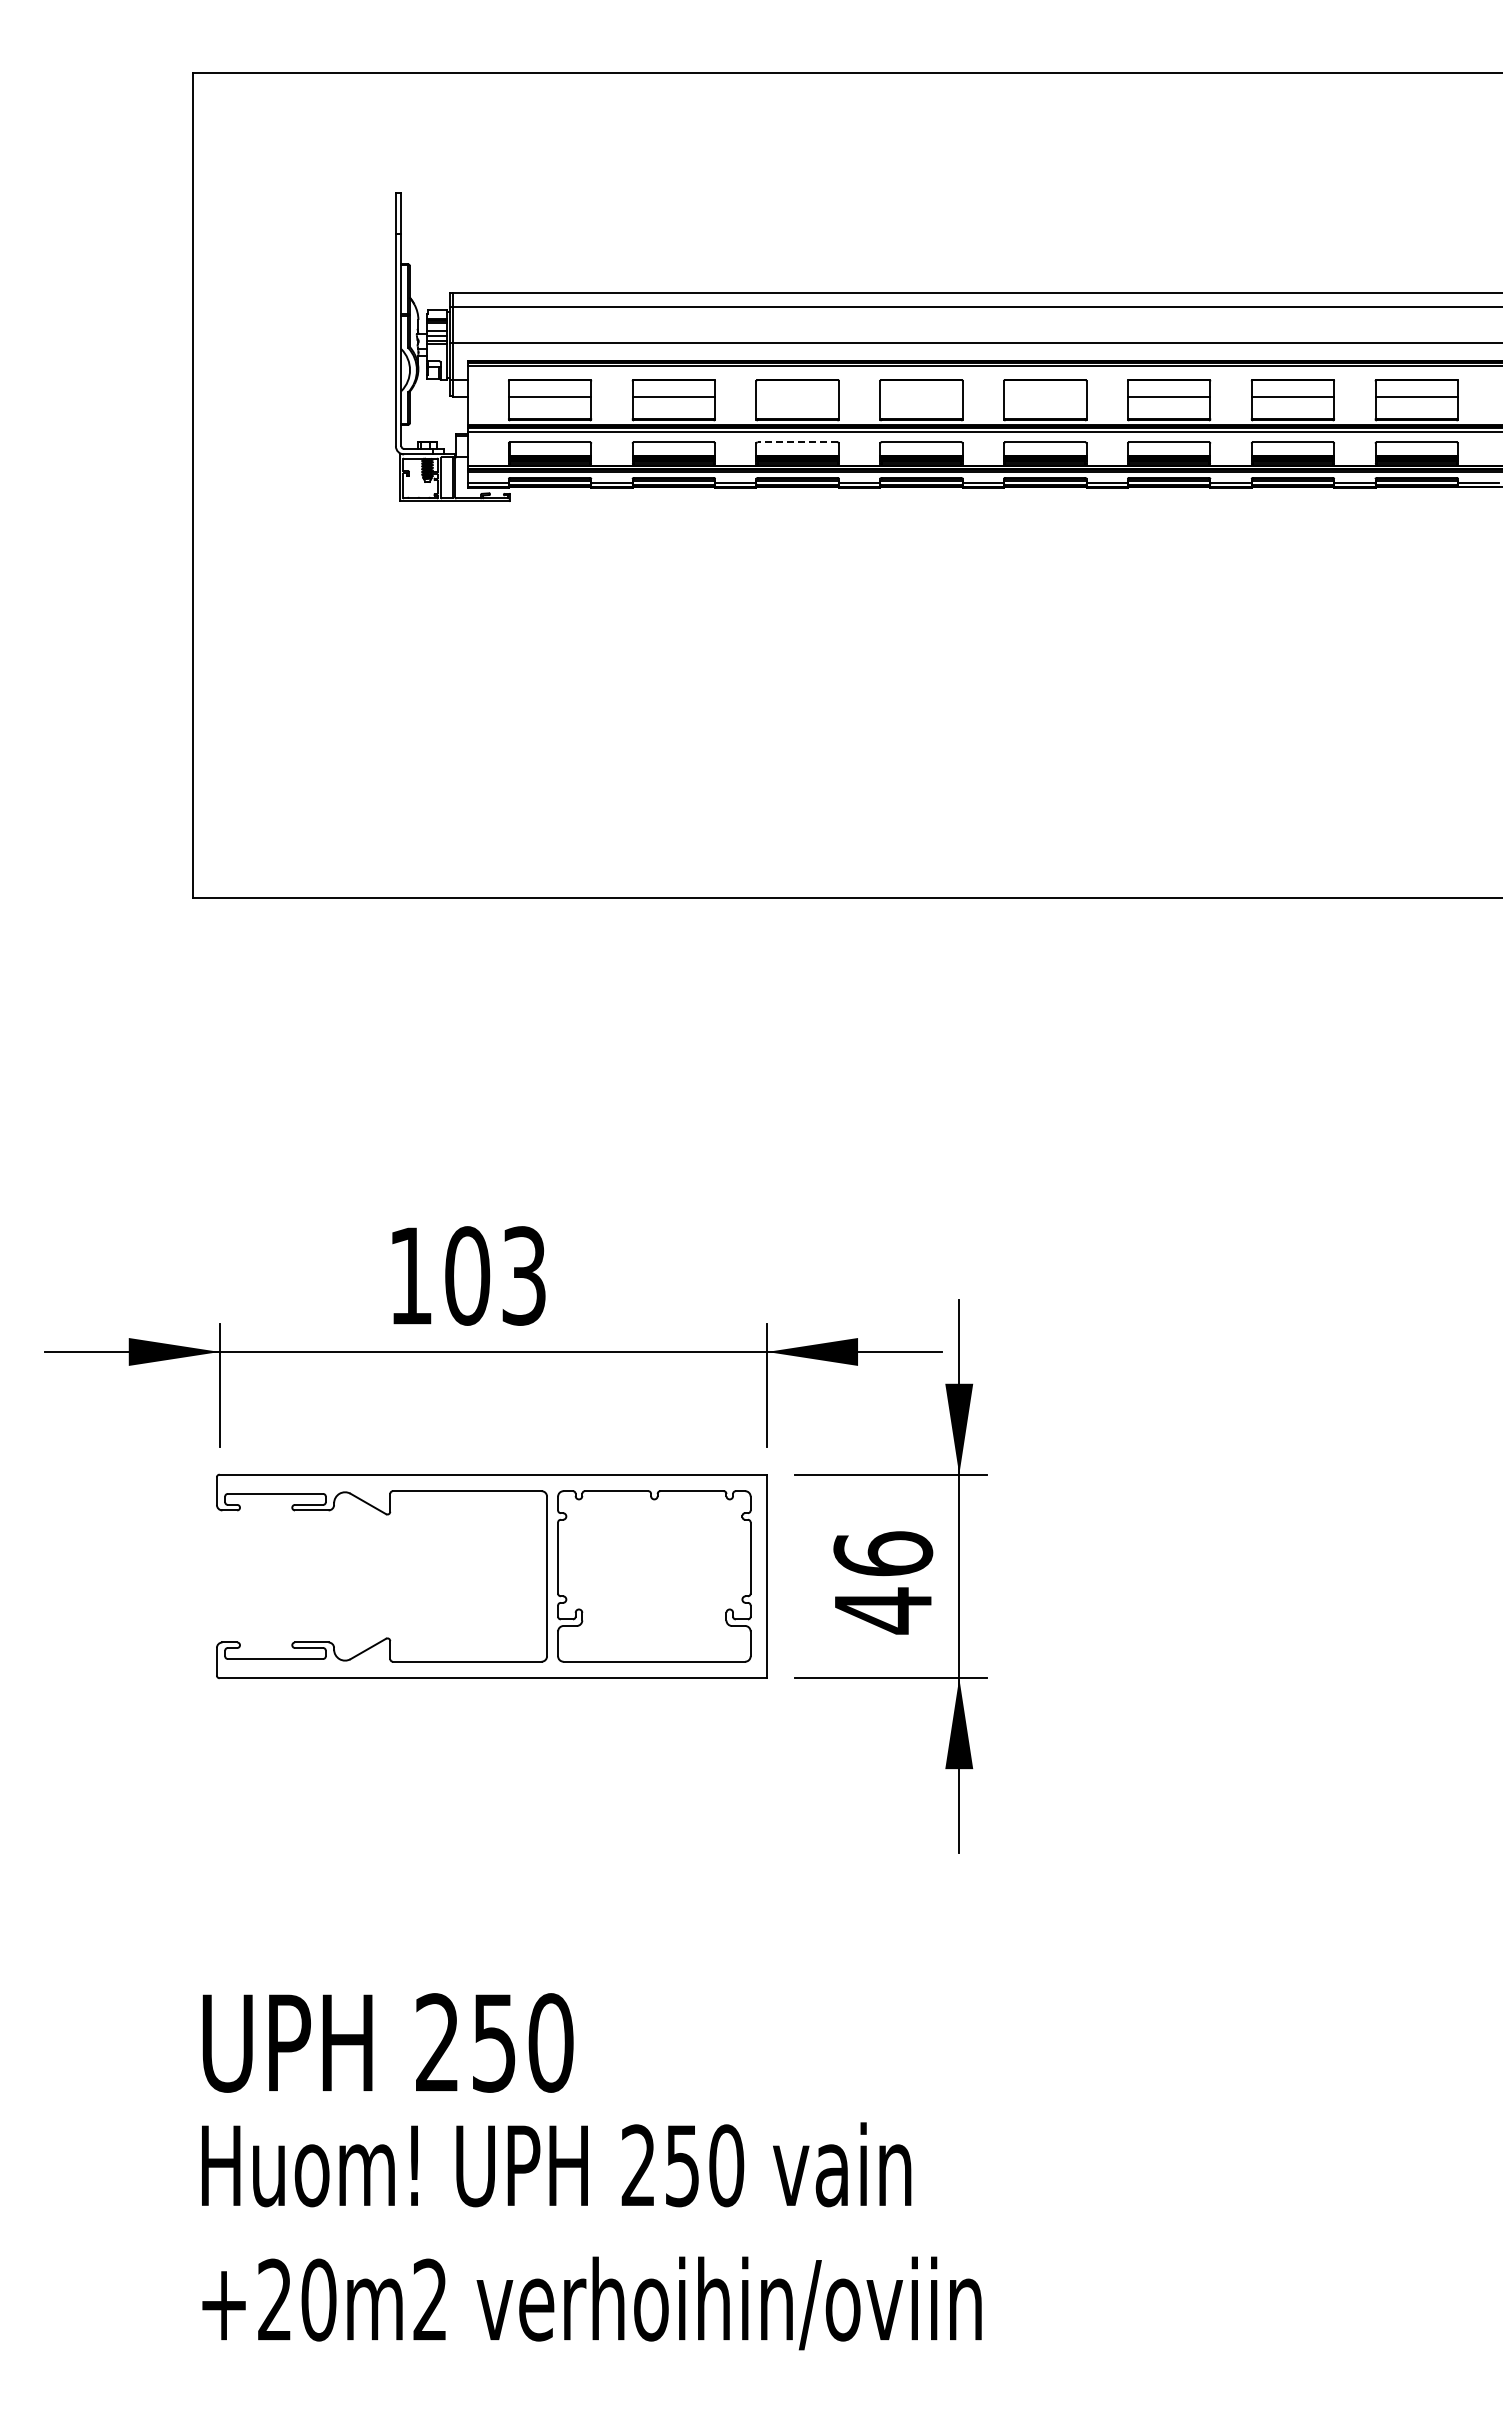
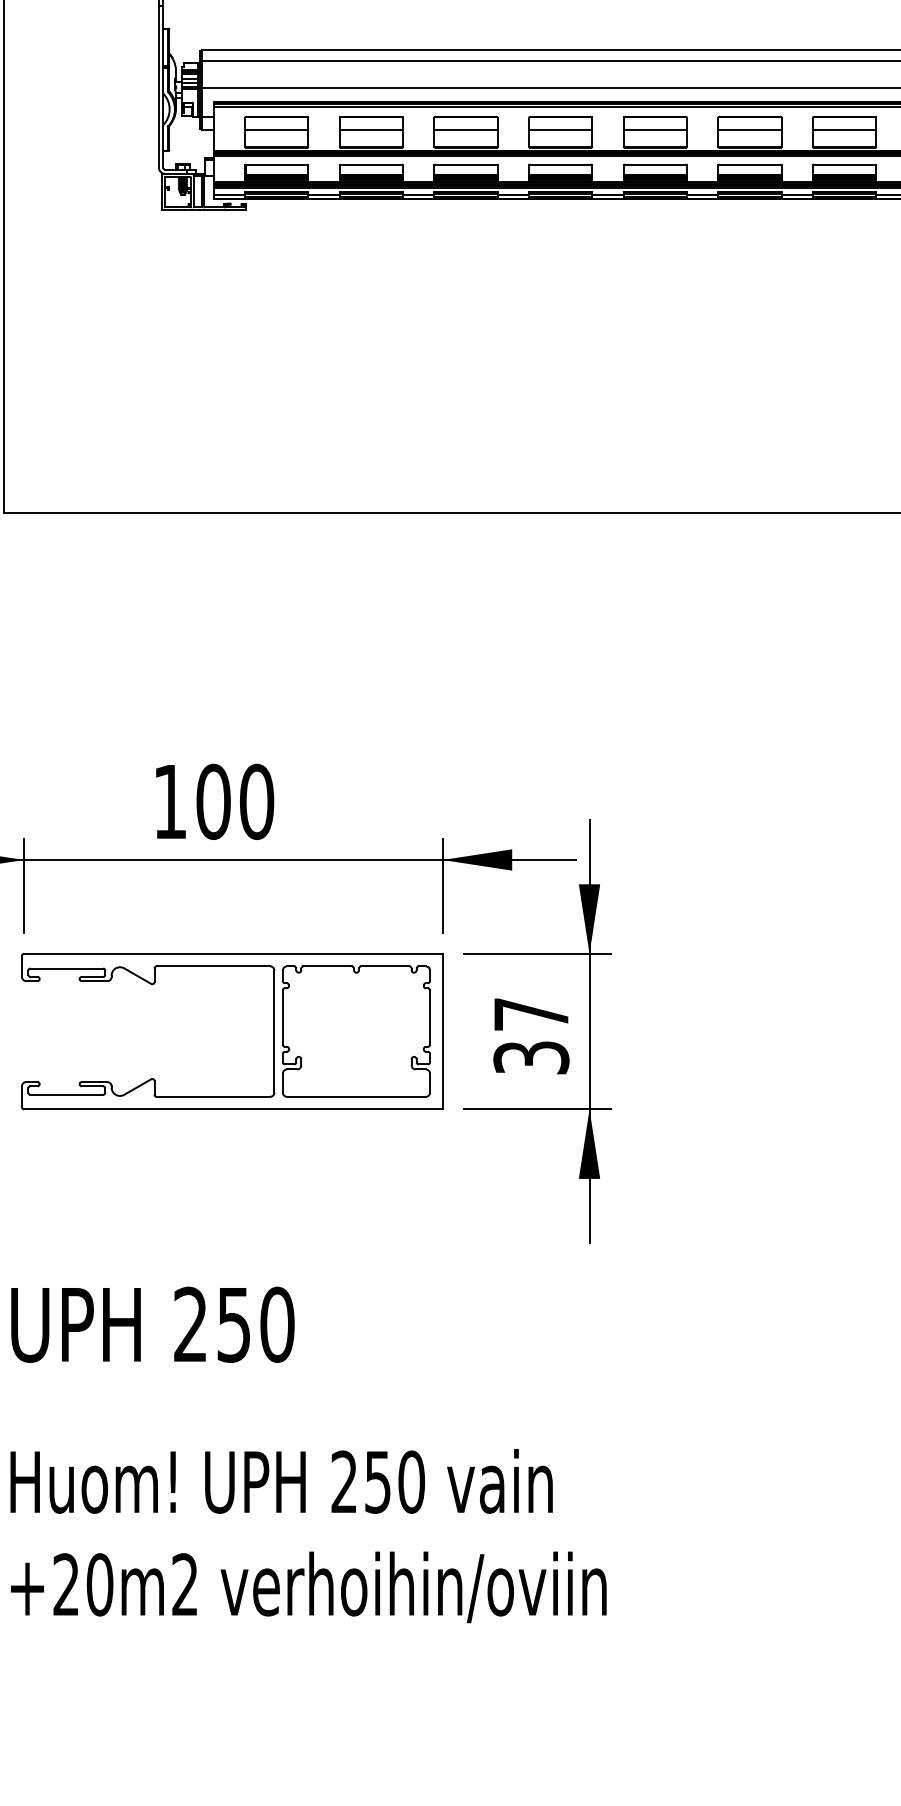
line: (797, 396) -> (465, 129), added
line: (921, 396) -> (560, 129), added
line: (1045, 396) -> (655, 129), added
line: (797, 442) -> (465, 164), dashed -> solid
text: (524, 1275) -> (257, 801), 103 -> 100
text: (883, 1582) -> (531, 1036), 46 -> 37
text: (387, 2042) -> (152, 1324), moved

